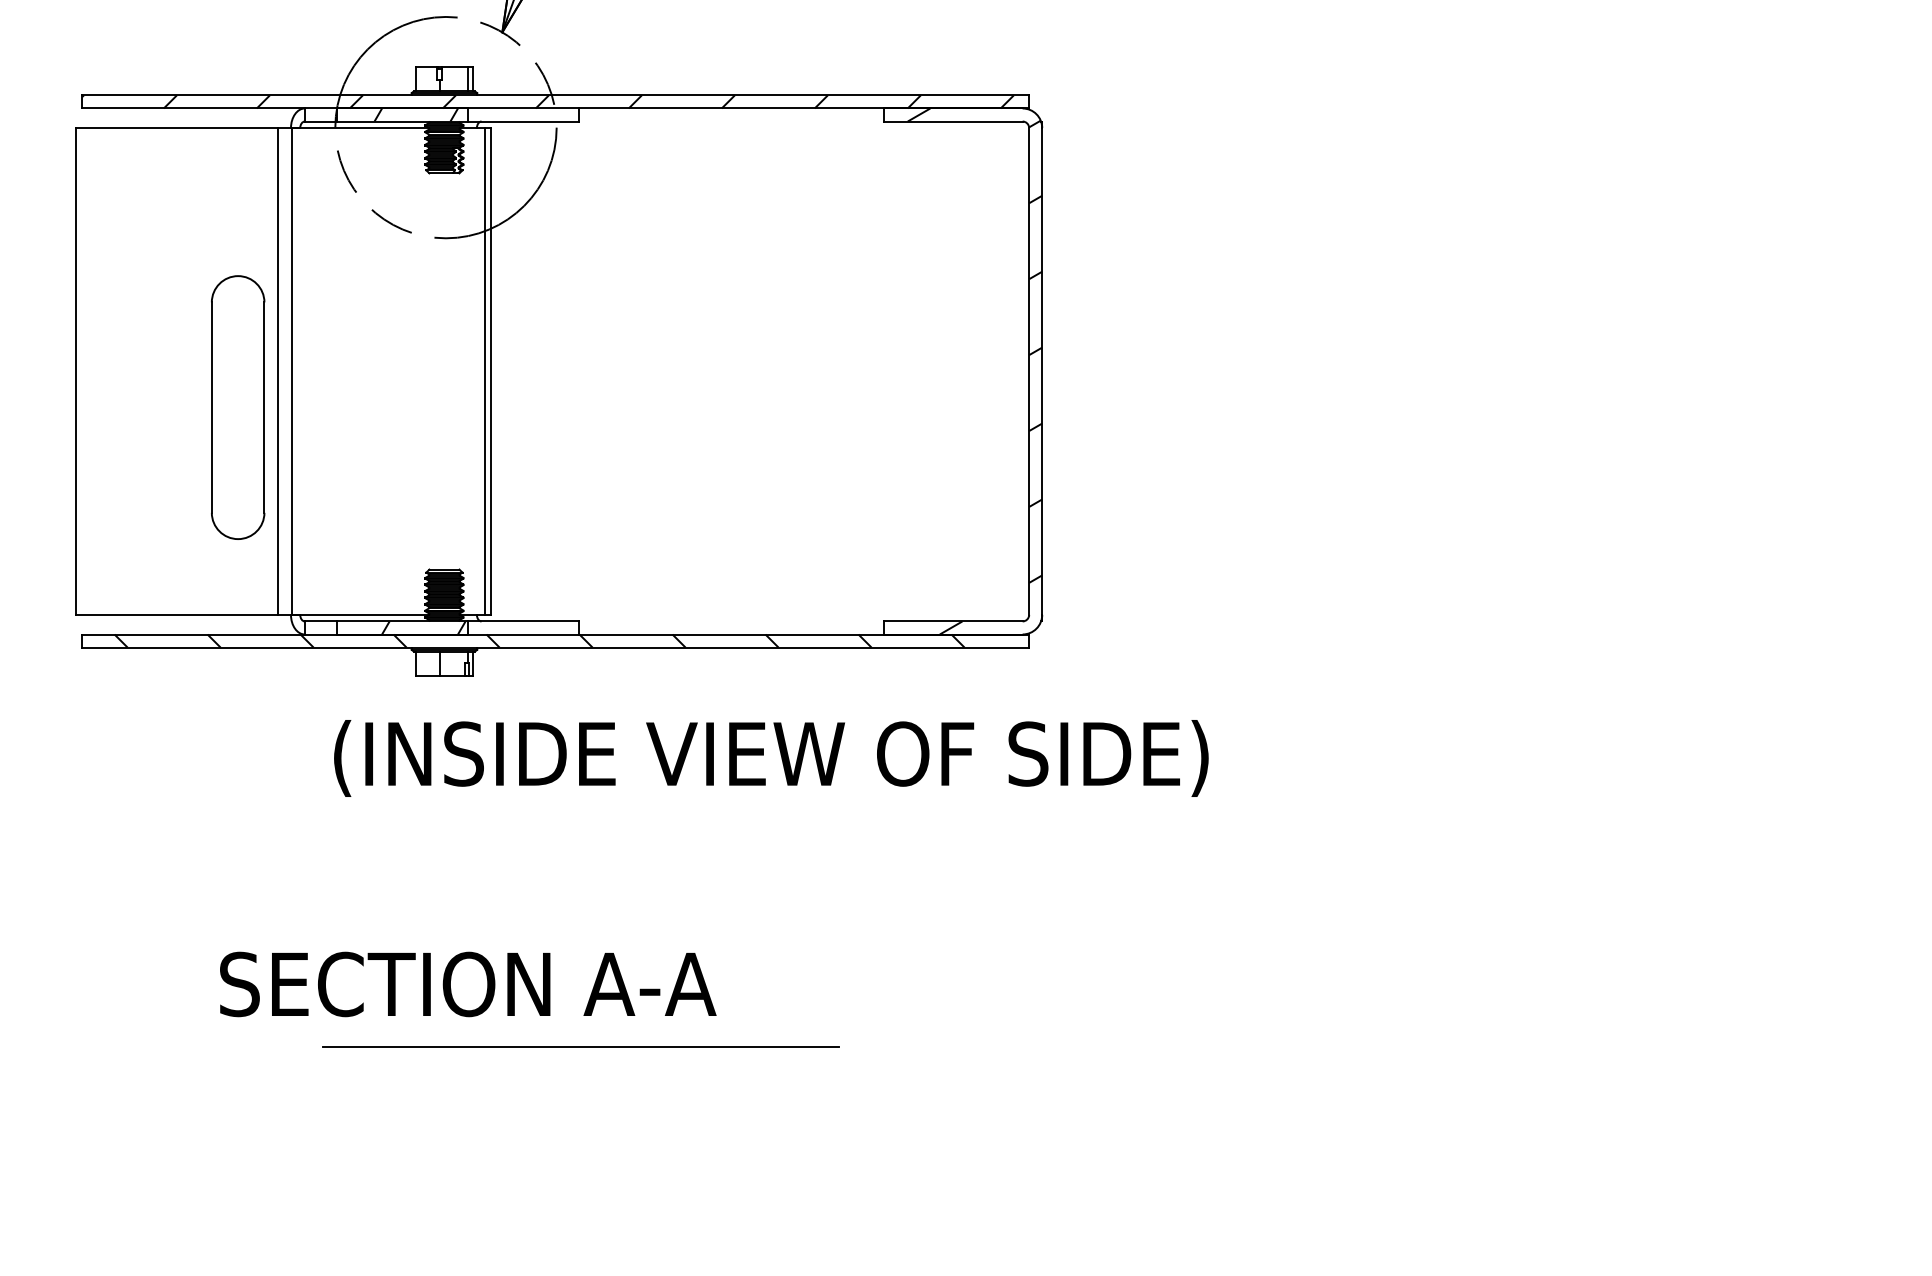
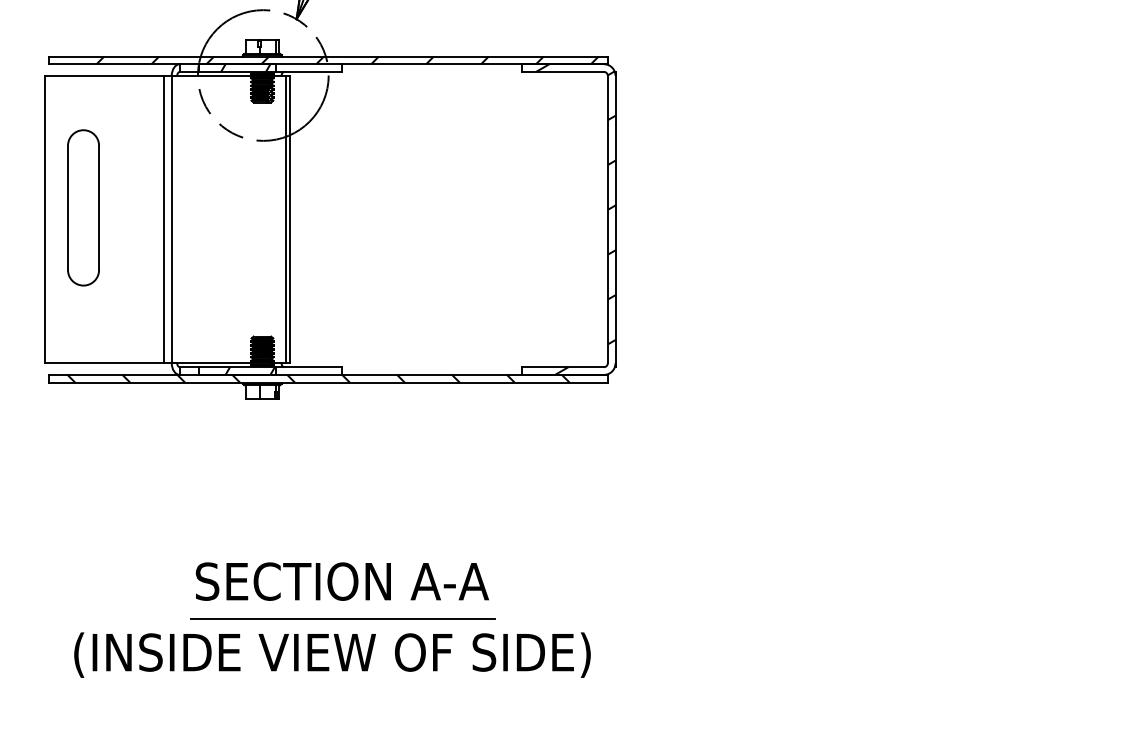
part: (238, 406) -> (83, 207), moved
text: (771, 757) -> (332, 654), moved
text: (466, 984) -> (341, 581), moved

